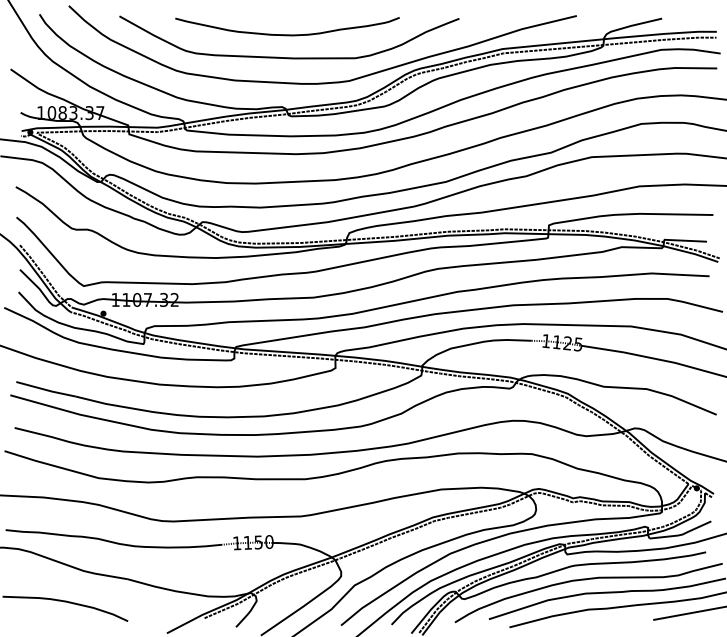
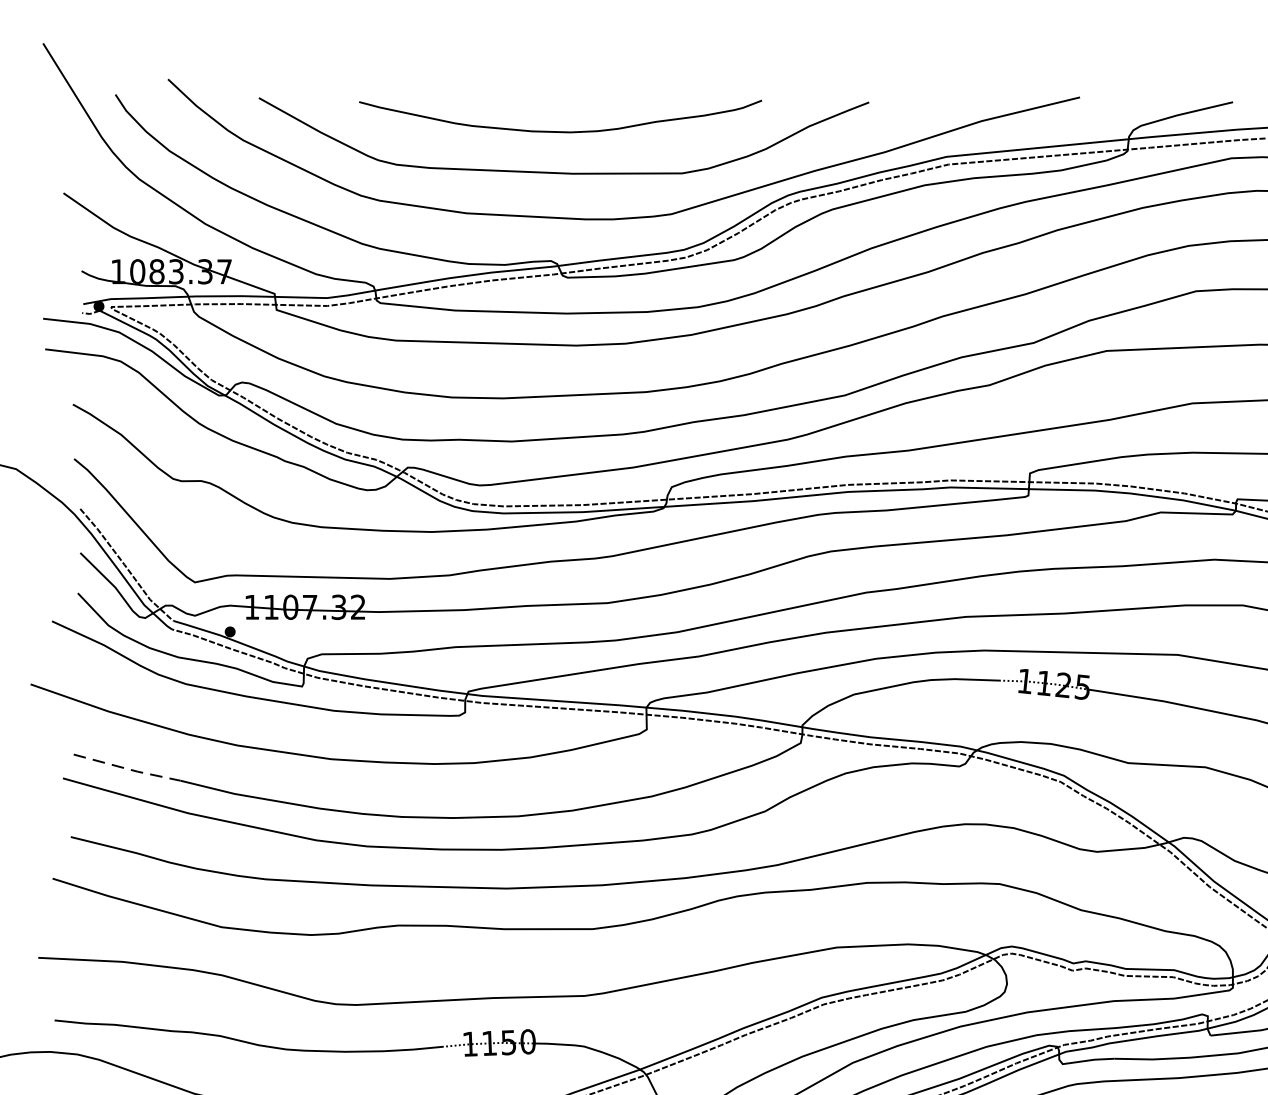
line: (47, 390) -> (129, 769), solid -> dashed

